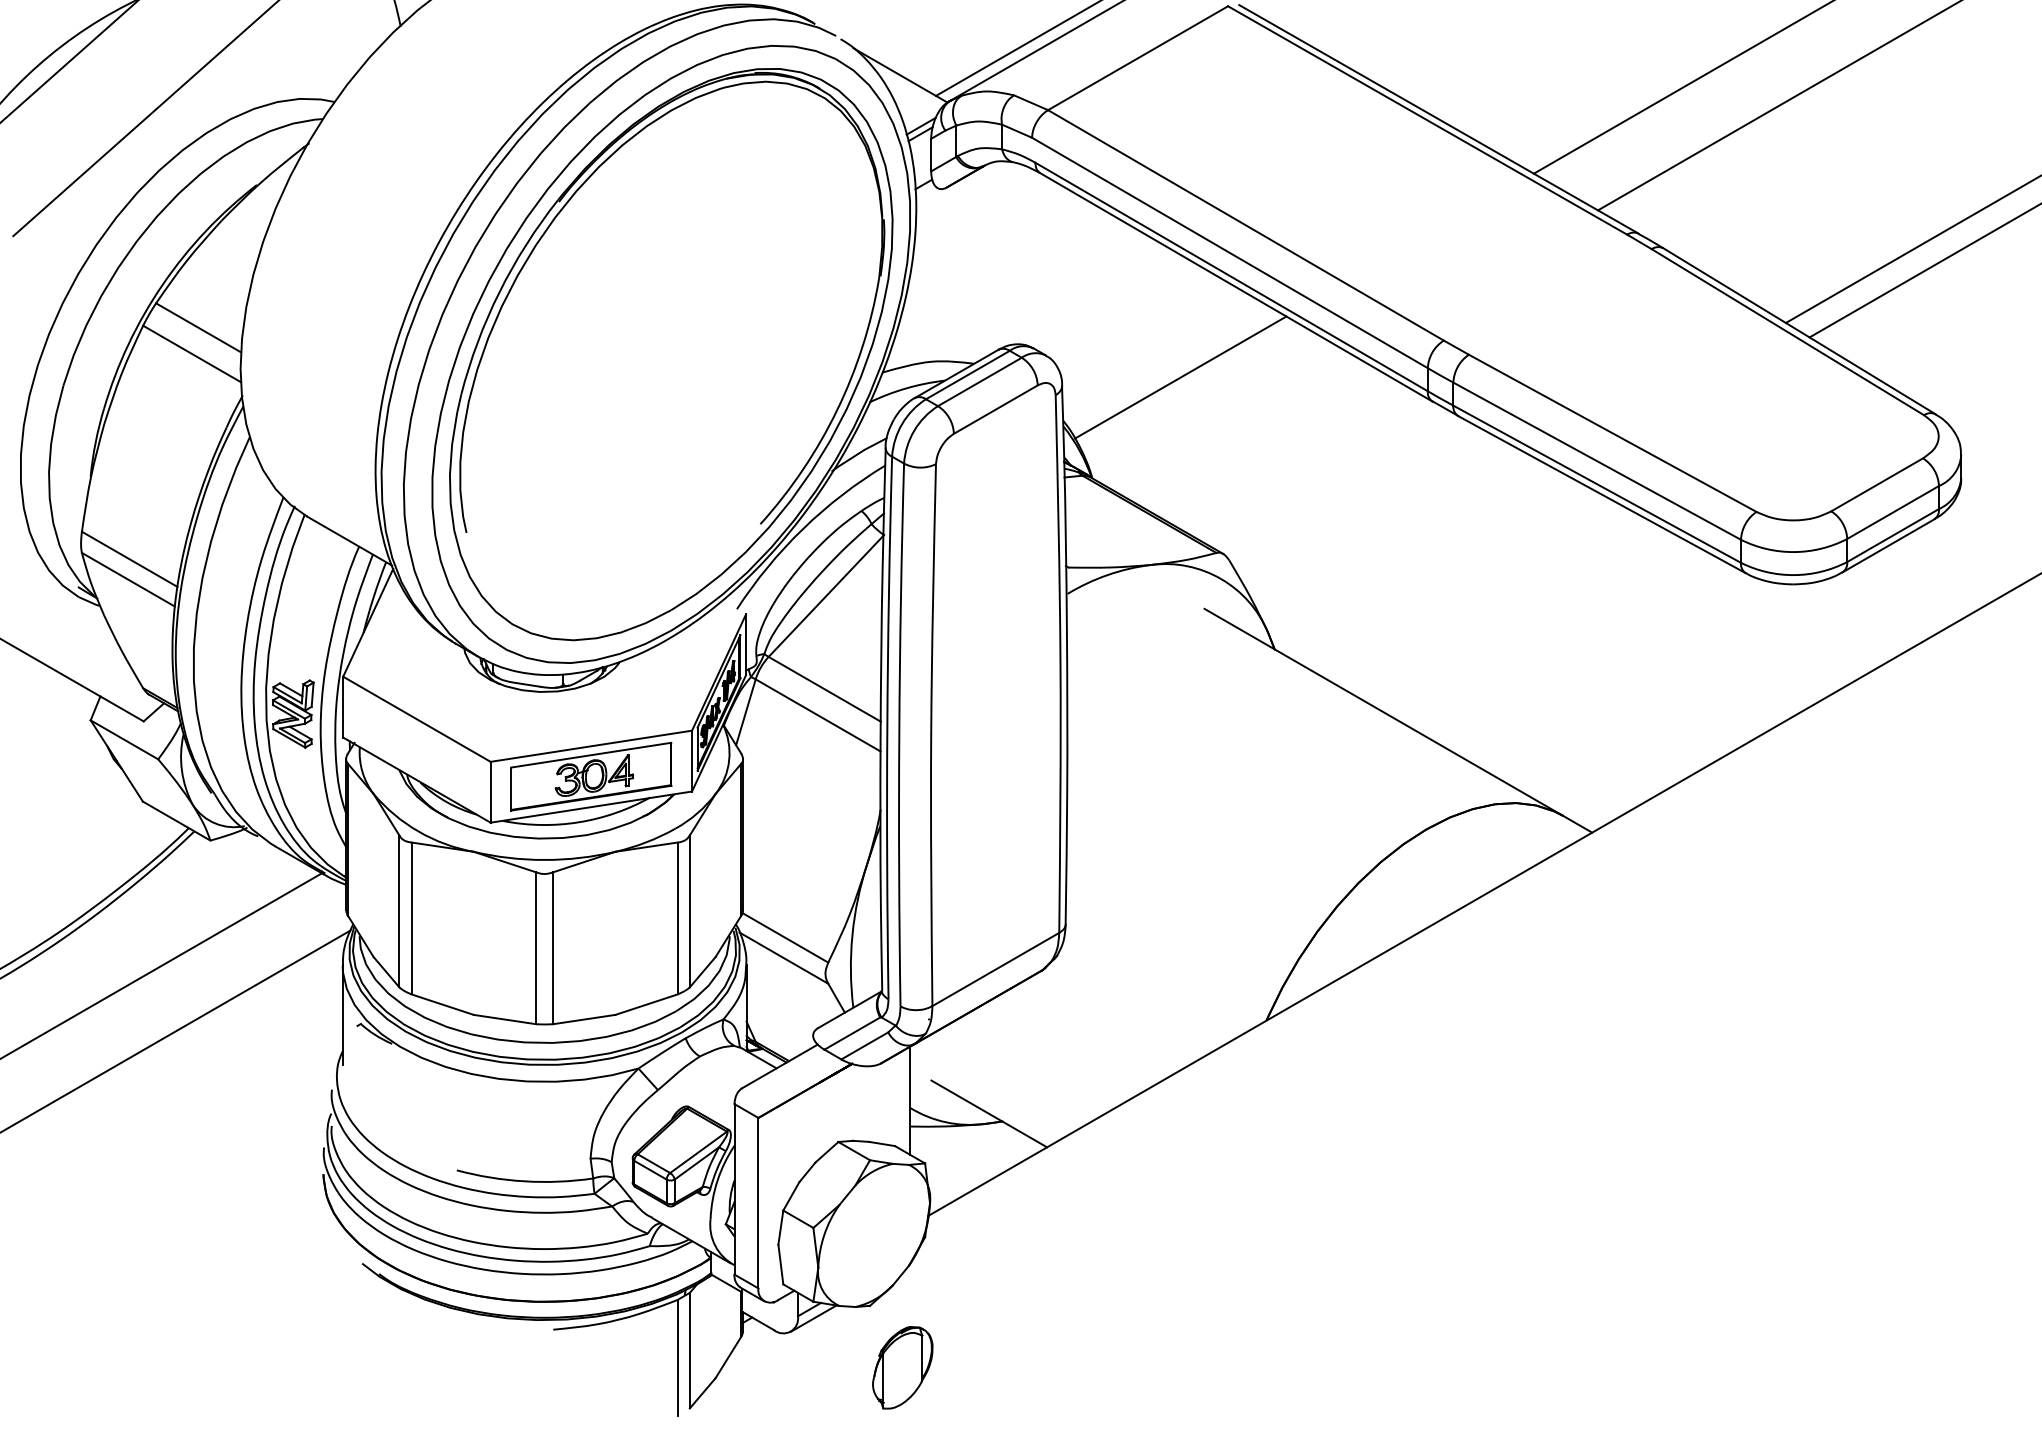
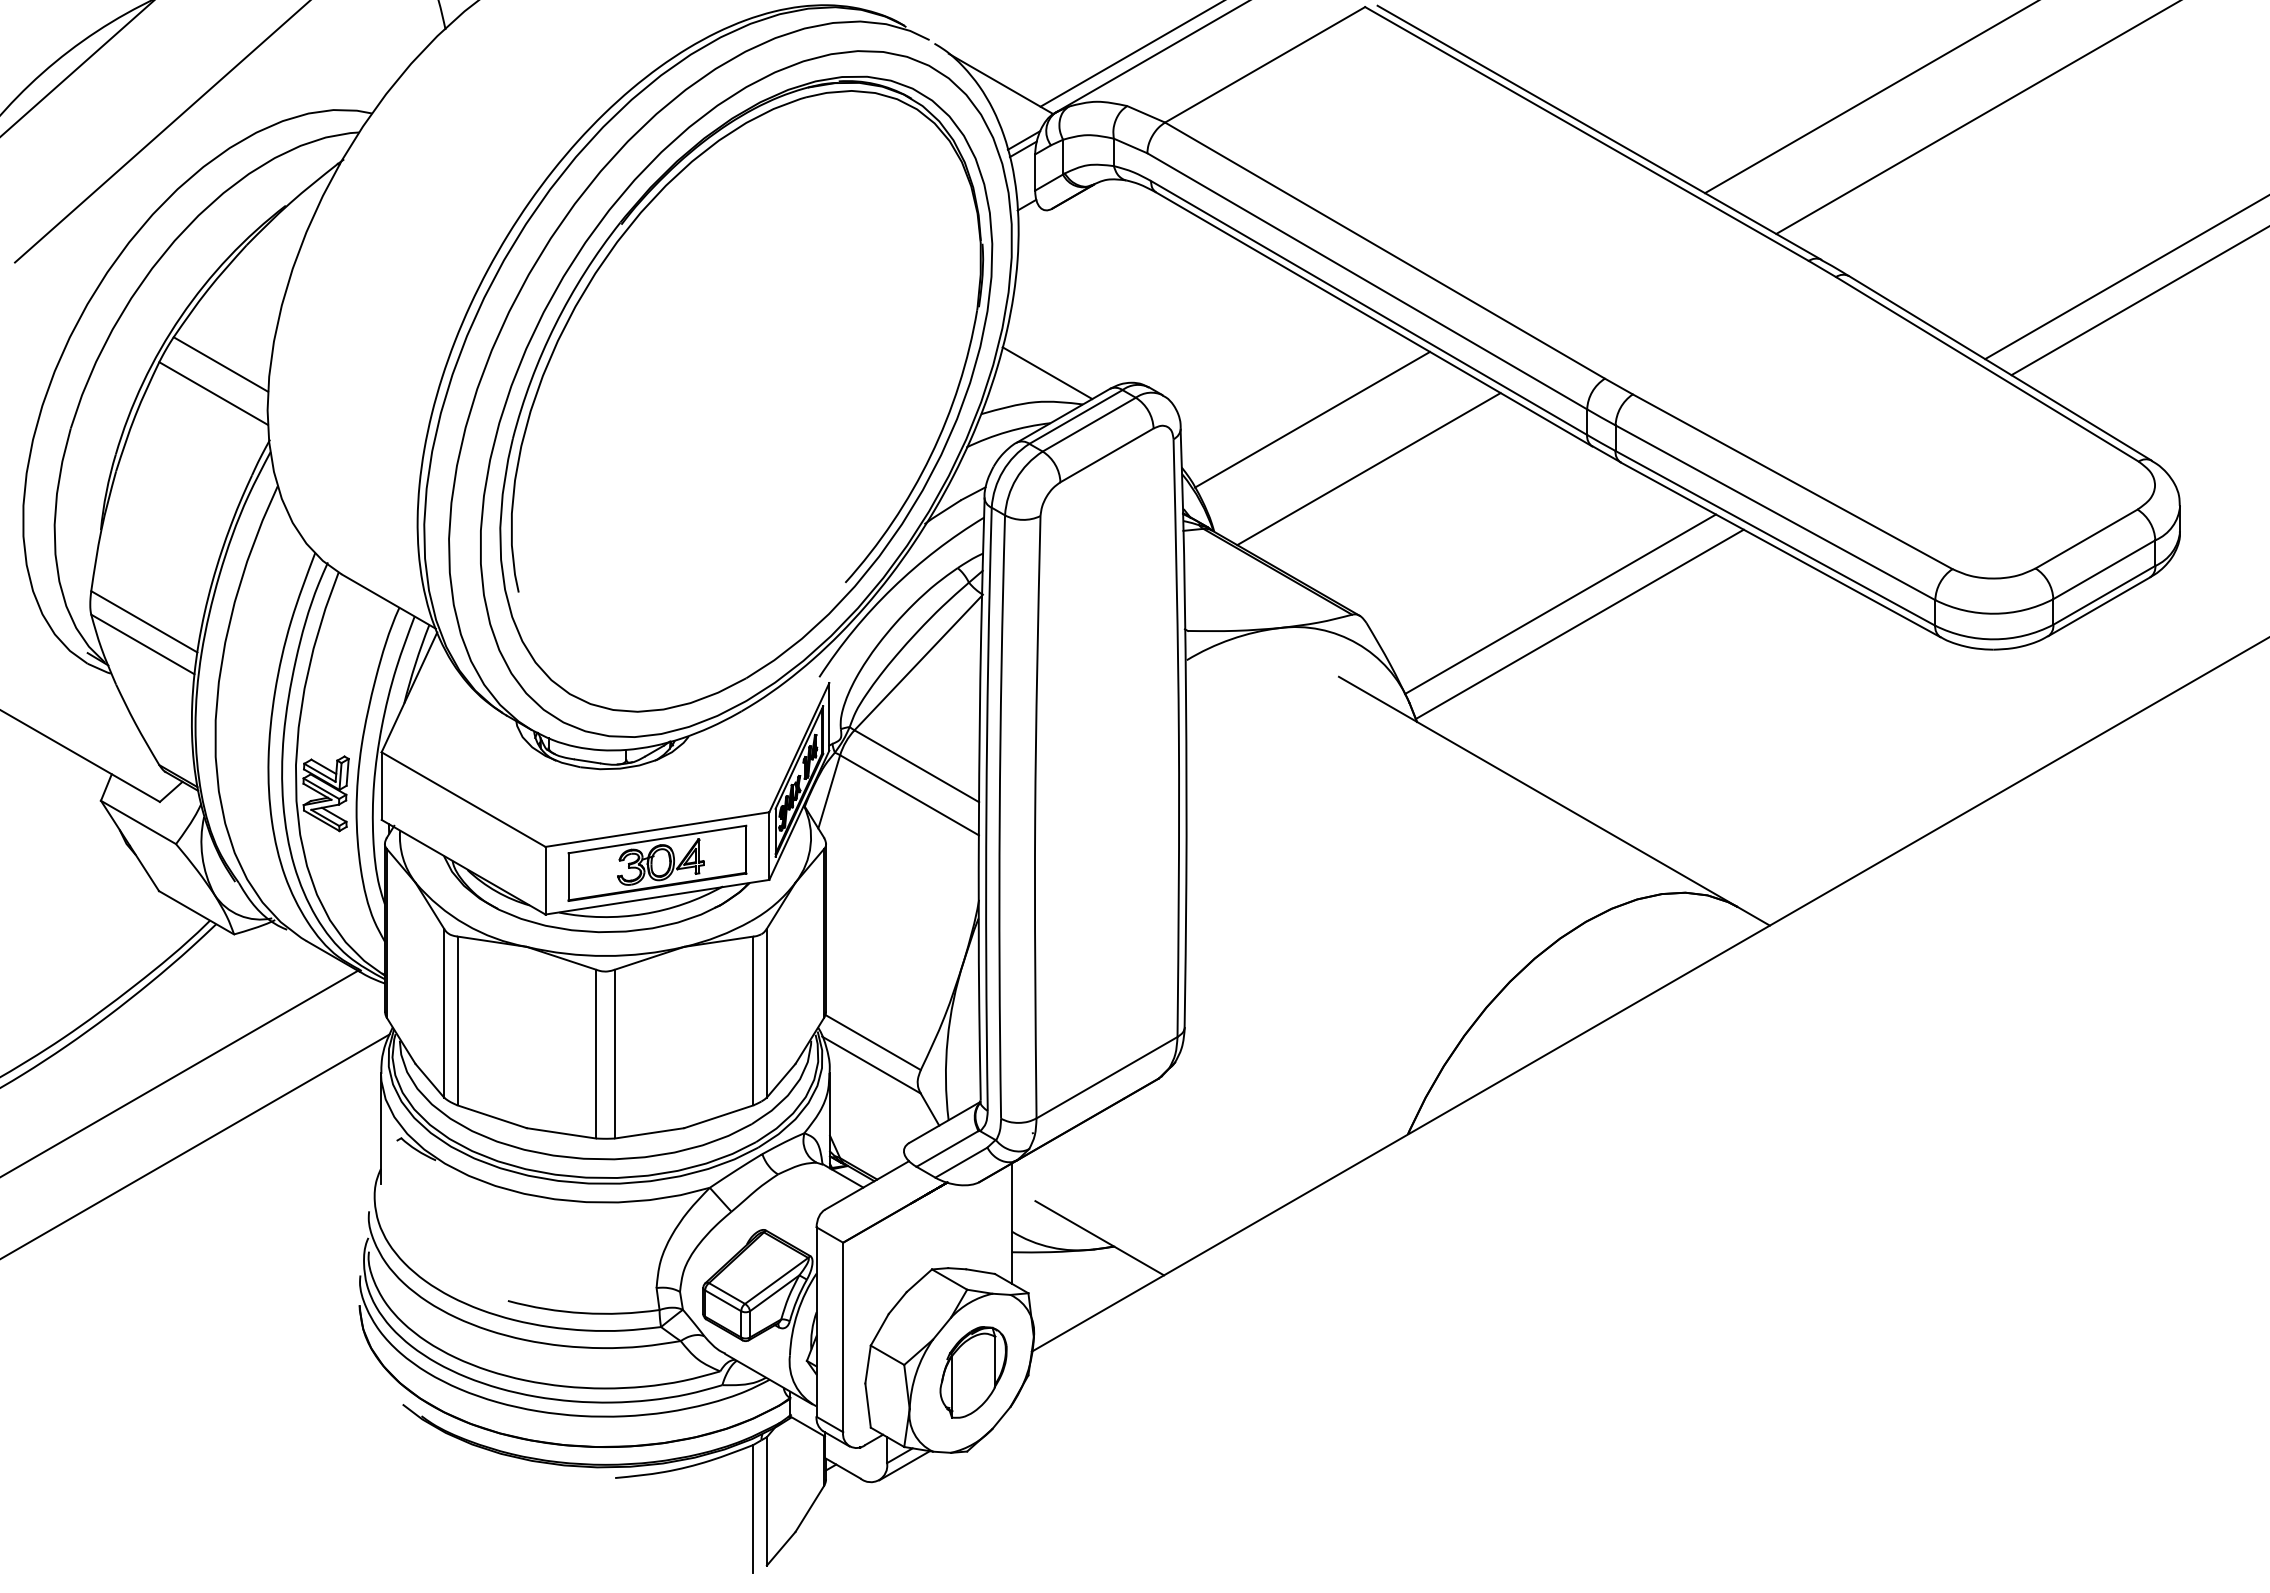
line: (942, 335) -> (1047, 373), added
line: (1231, 422) -> (1368, 469), added
line: (1403, 543) -> (1560, 604), added
line: (1420, 560) -> (1579, 623), added
part: (902, 1367) -> (973, 1372), moved

